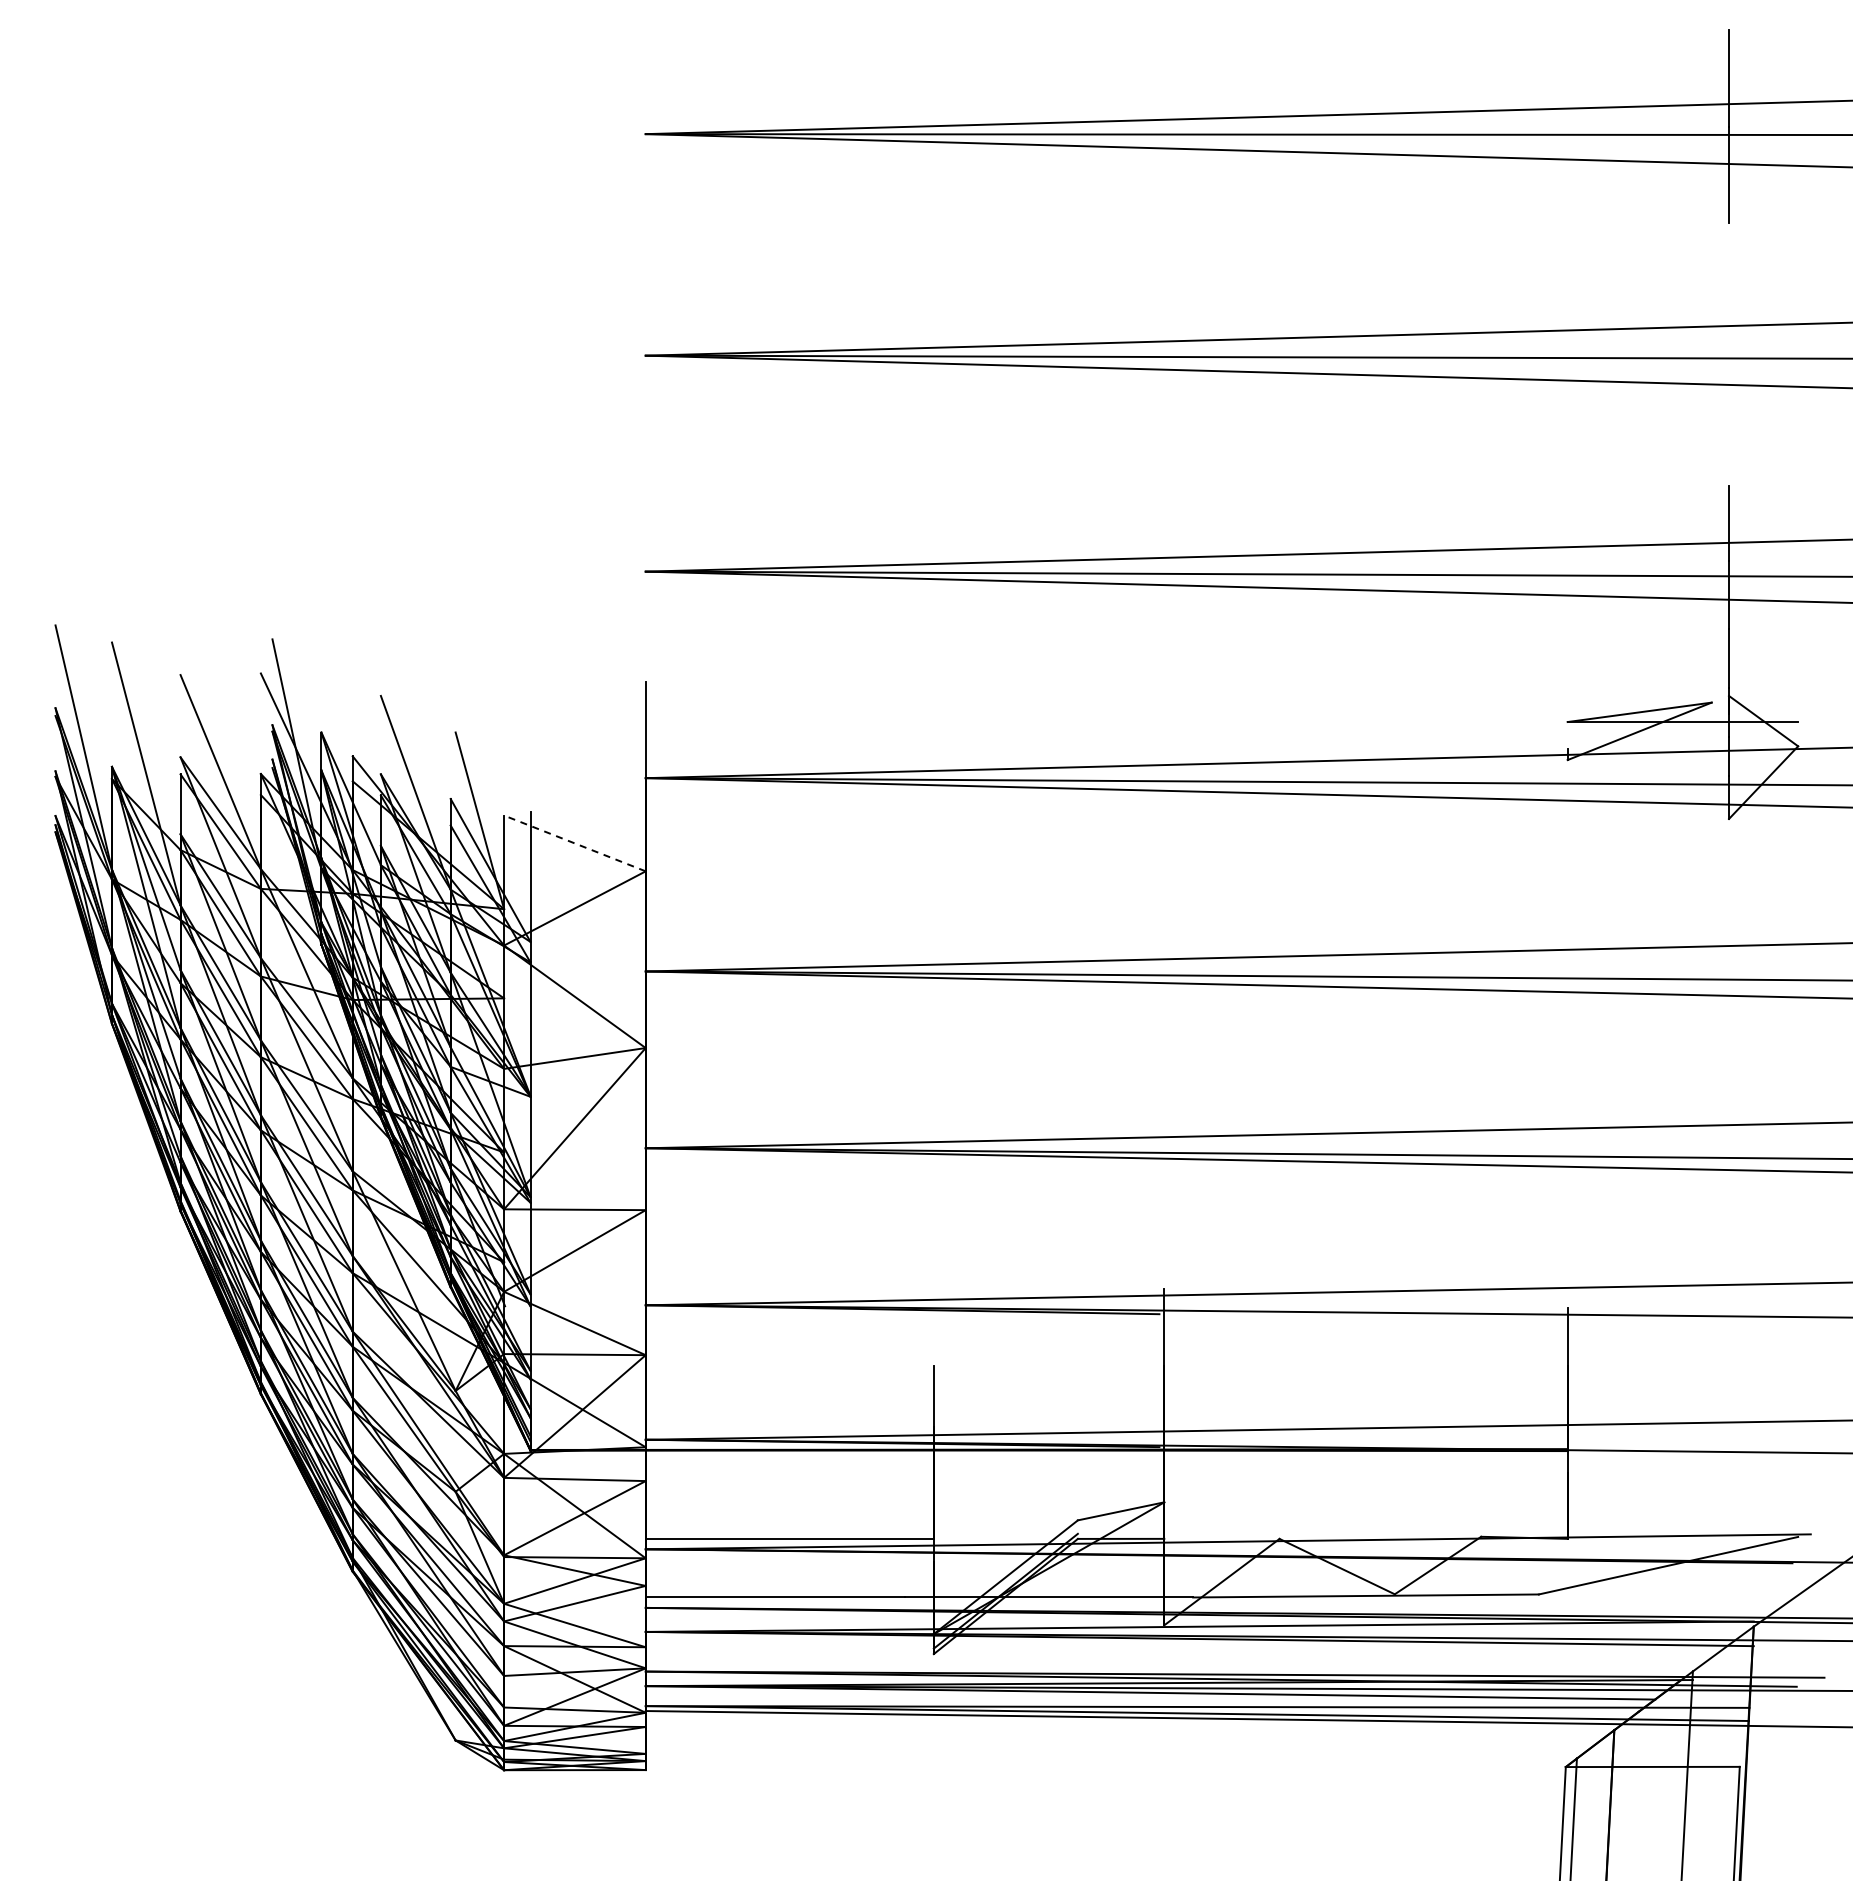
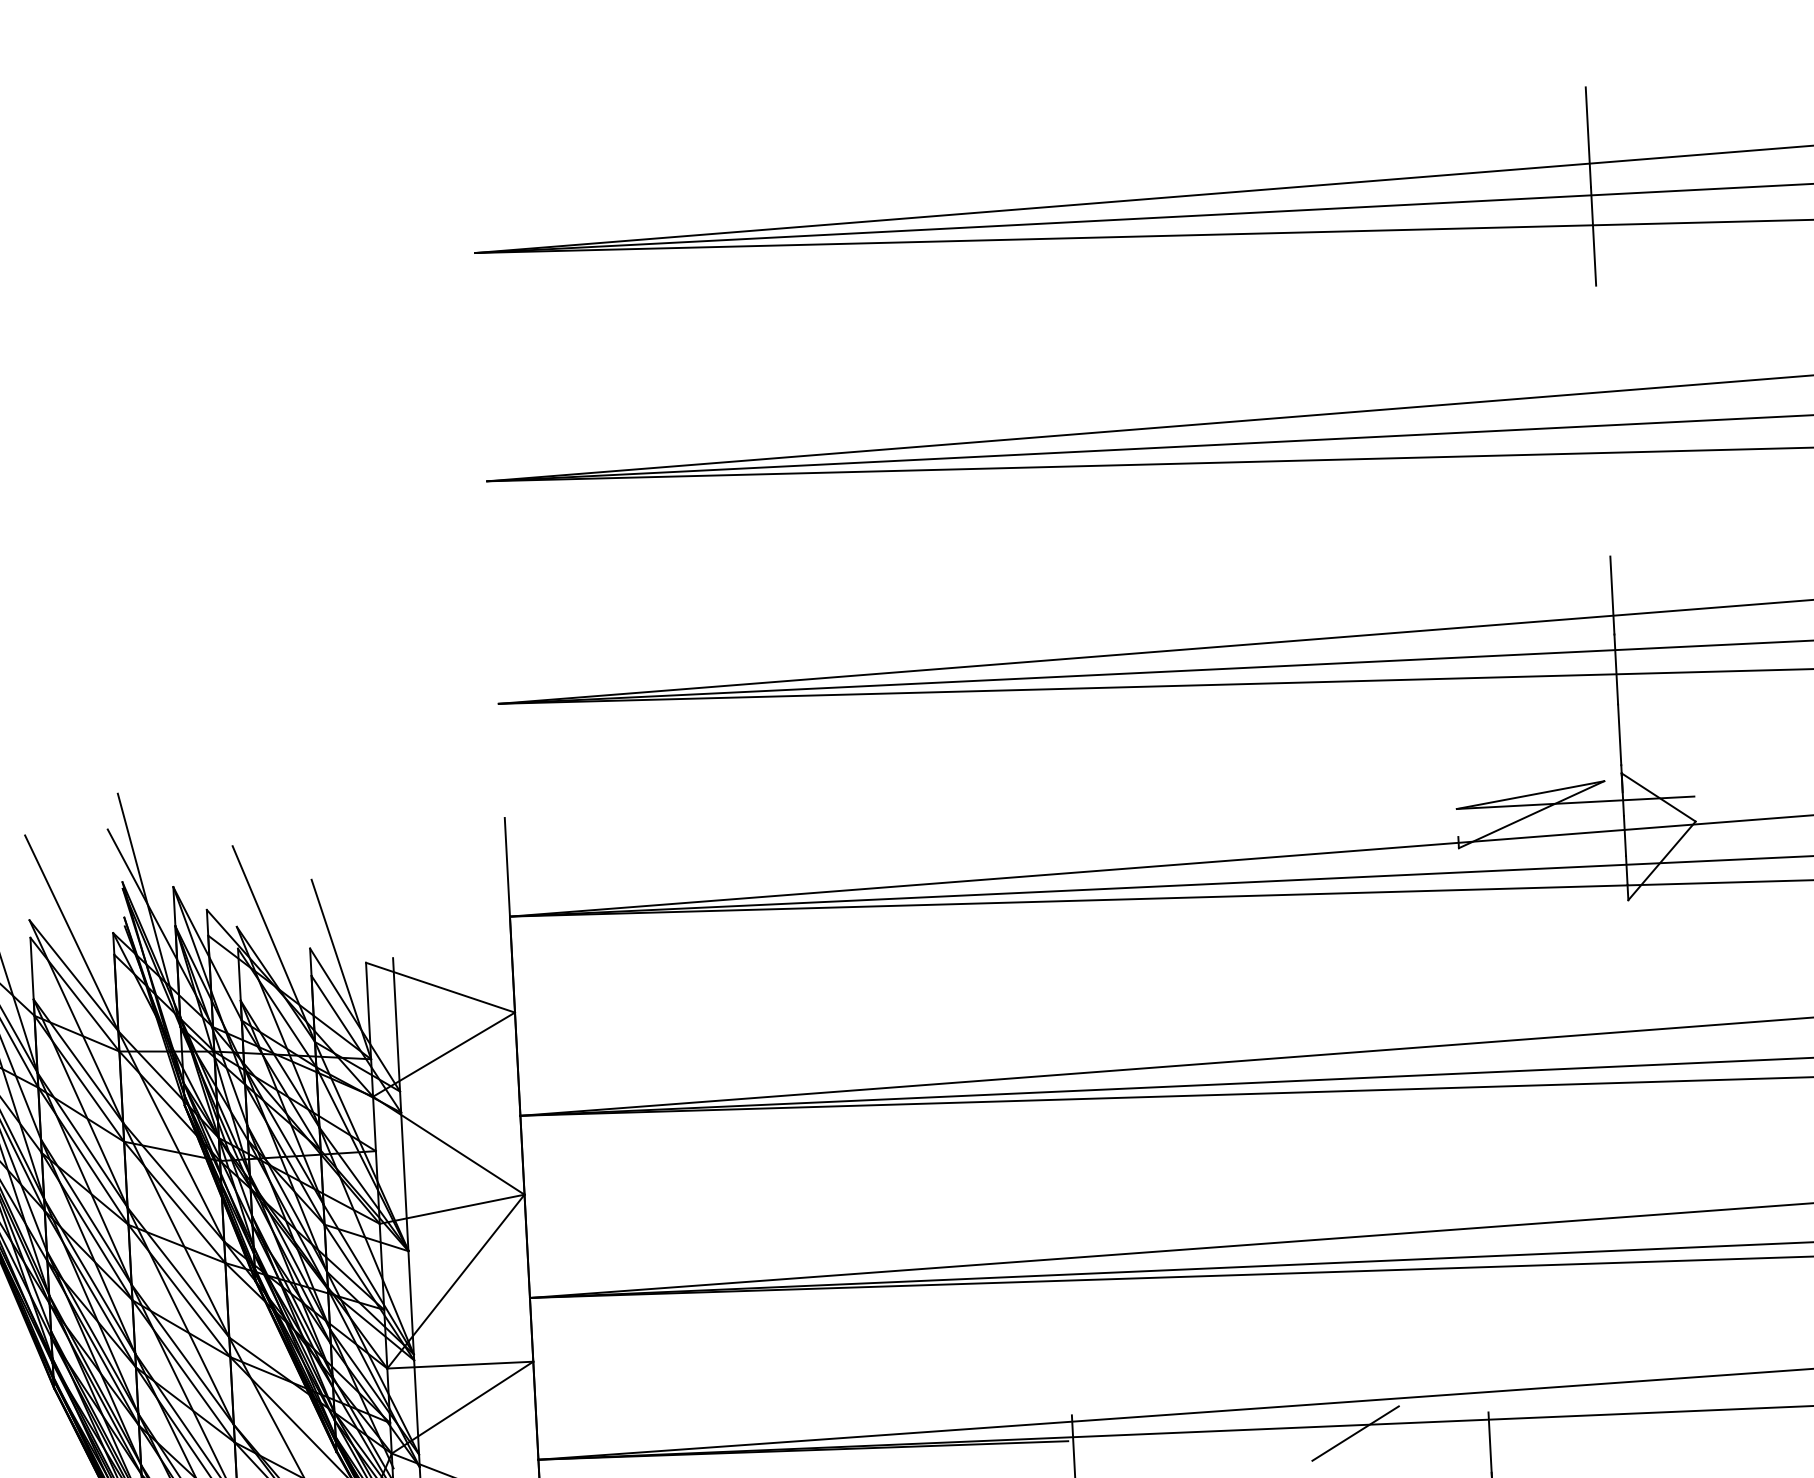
line: (574, 843) -> (440, 987), dashed -> solid
line: (1437, 1321) -> (1355, 1433), added

